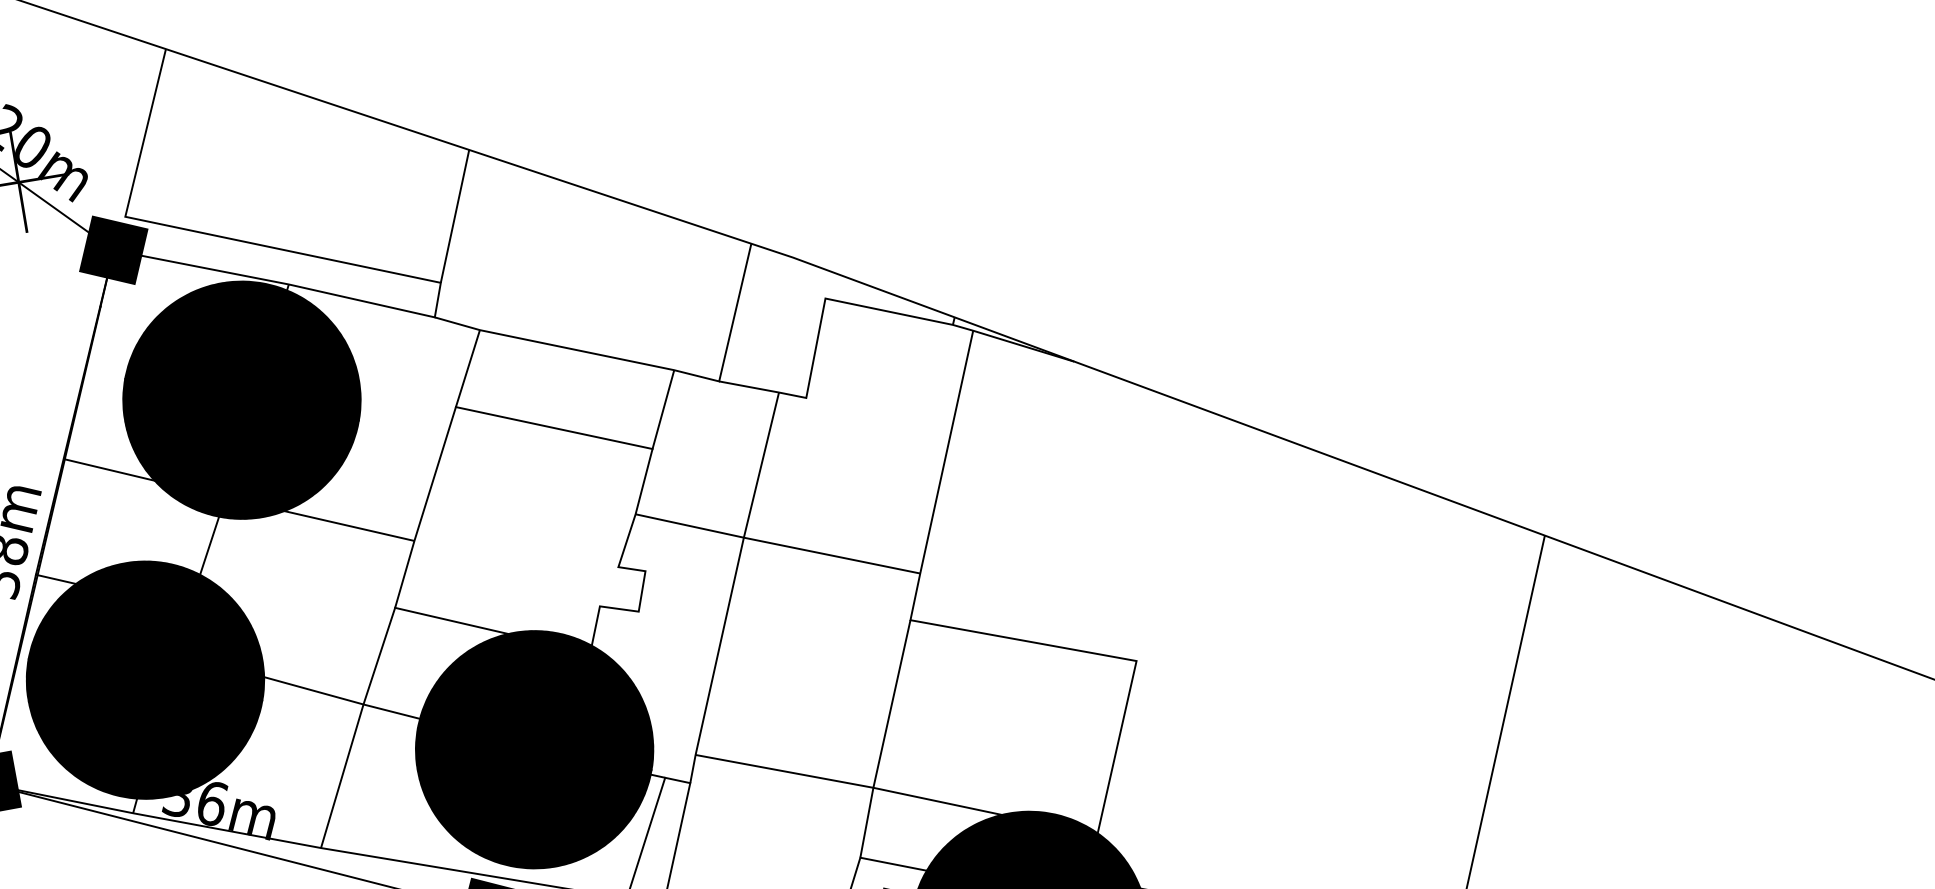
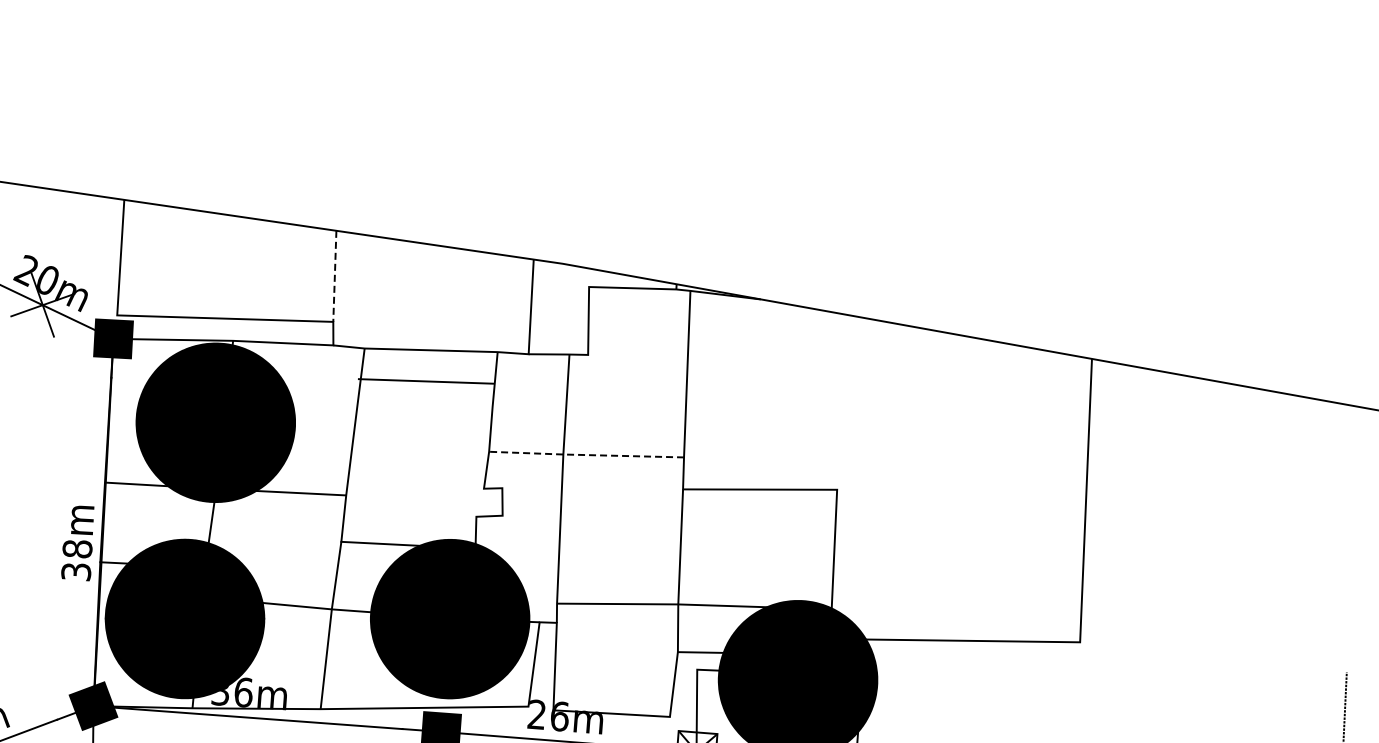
line: (454, 216) -> (334, 276), solid -> dashed
line: (553, 427) -> (425, 381), moved
line: (776, 544) -> (585, 455), solid -> dashed

